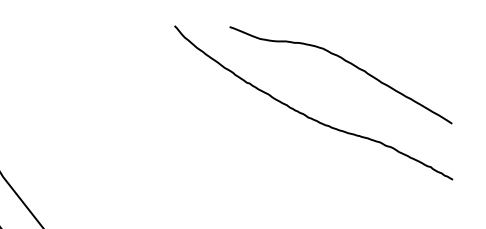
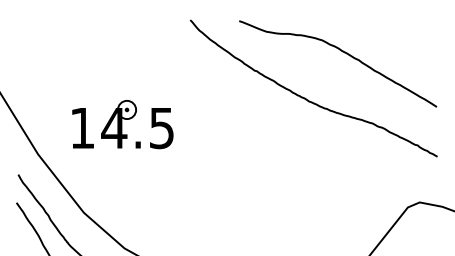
part: (98, 143) -> (122, 124), added

